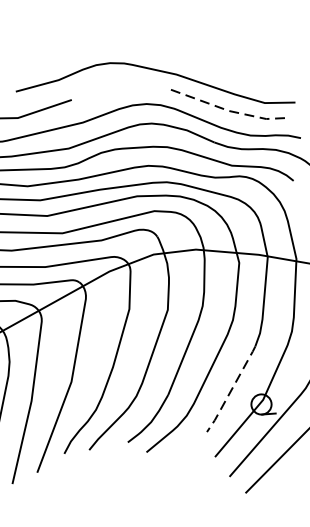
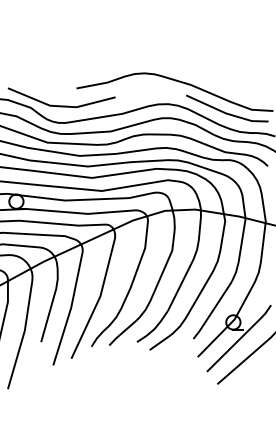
line: (229, 111) -> (226, 113), dashed -> solid
line: (232, 389) -> (213, 310), dashed -> solid

